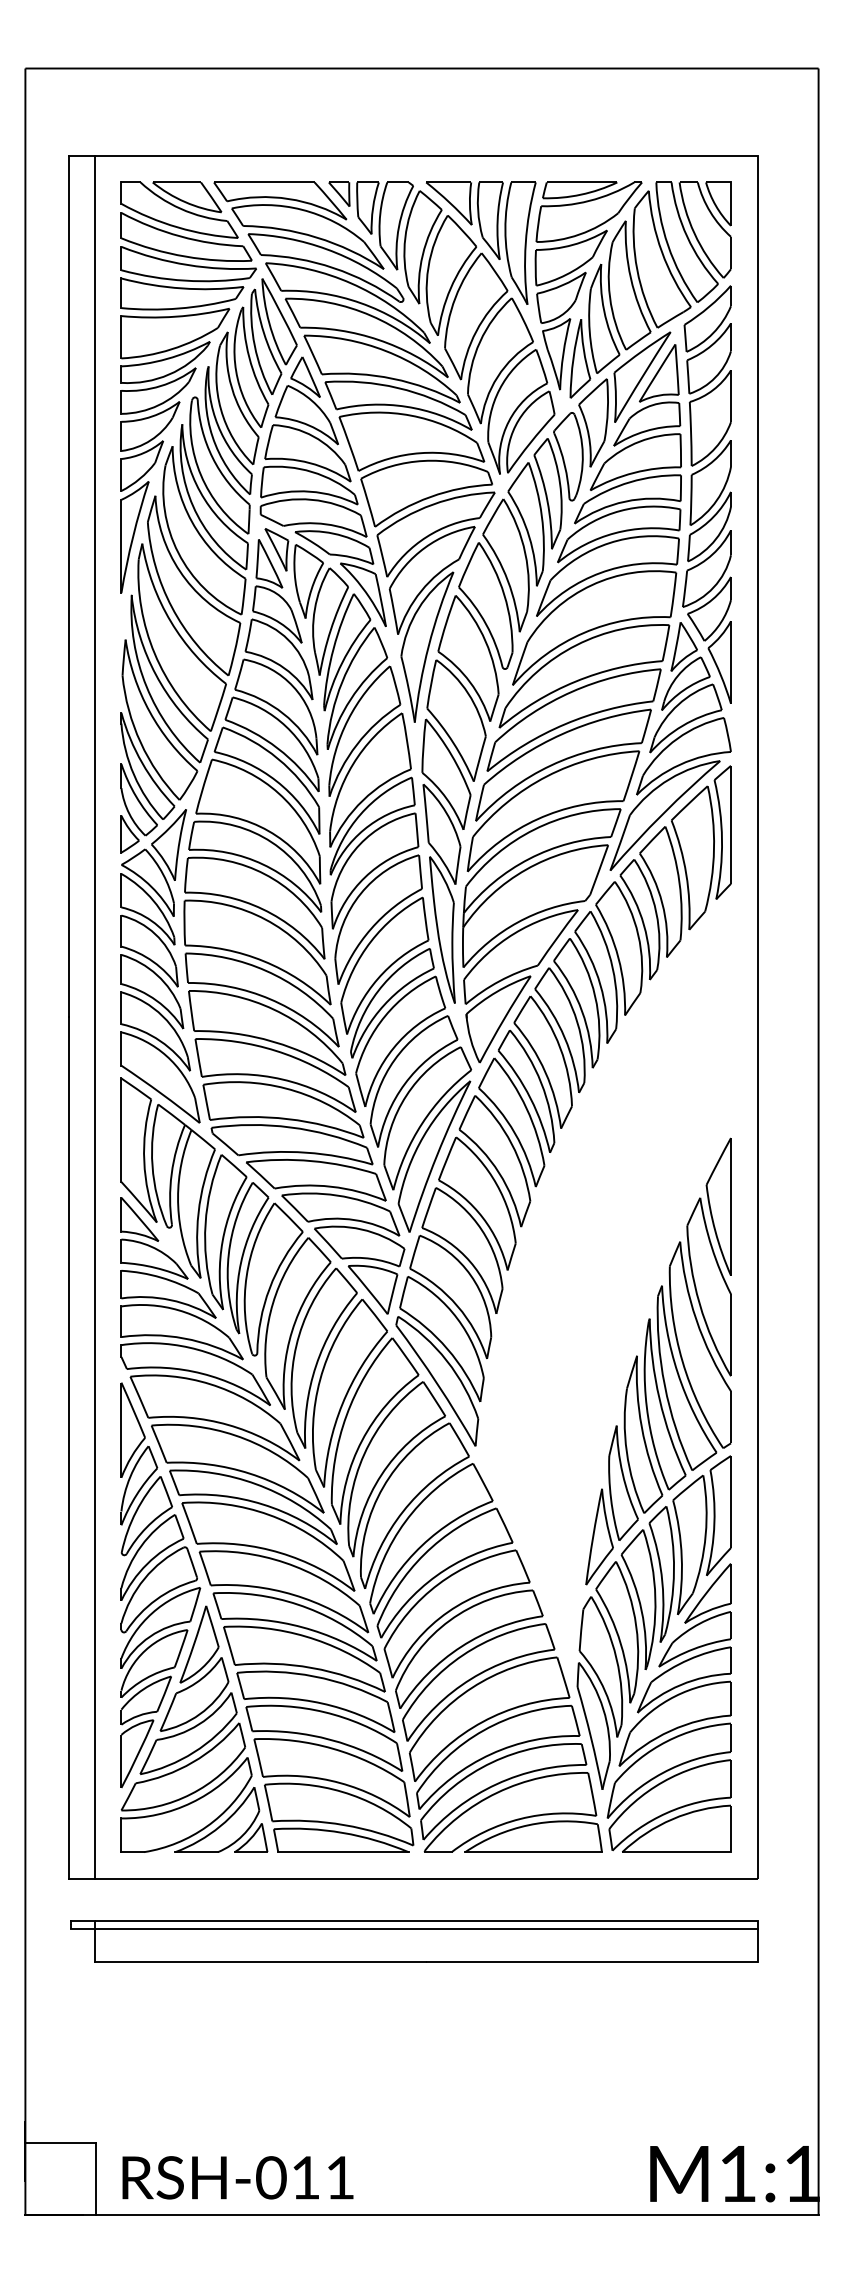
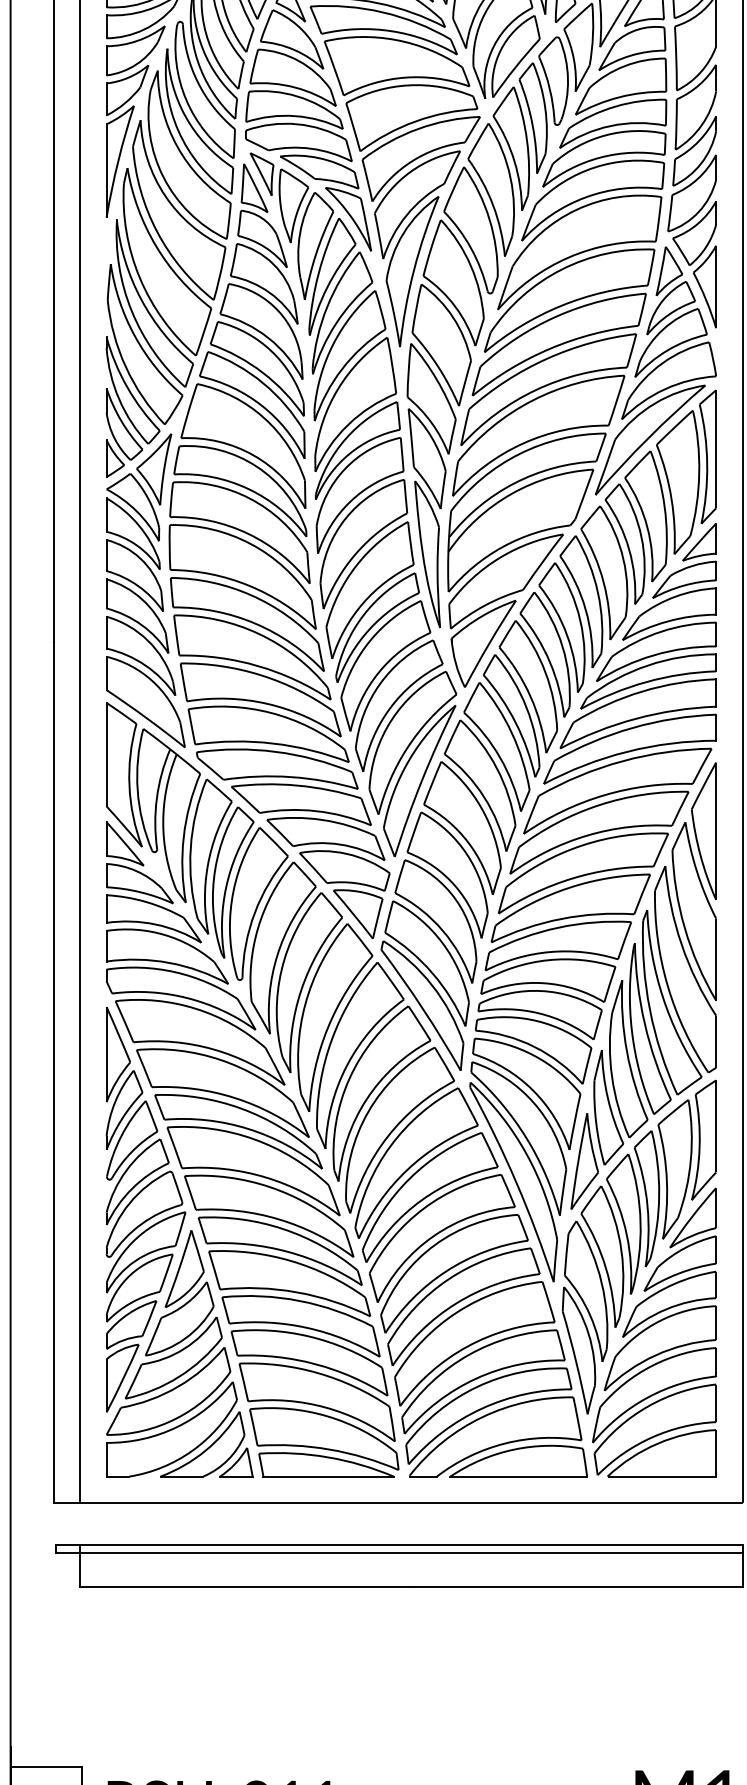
part: (607, 1277) -> (592, 901), added

